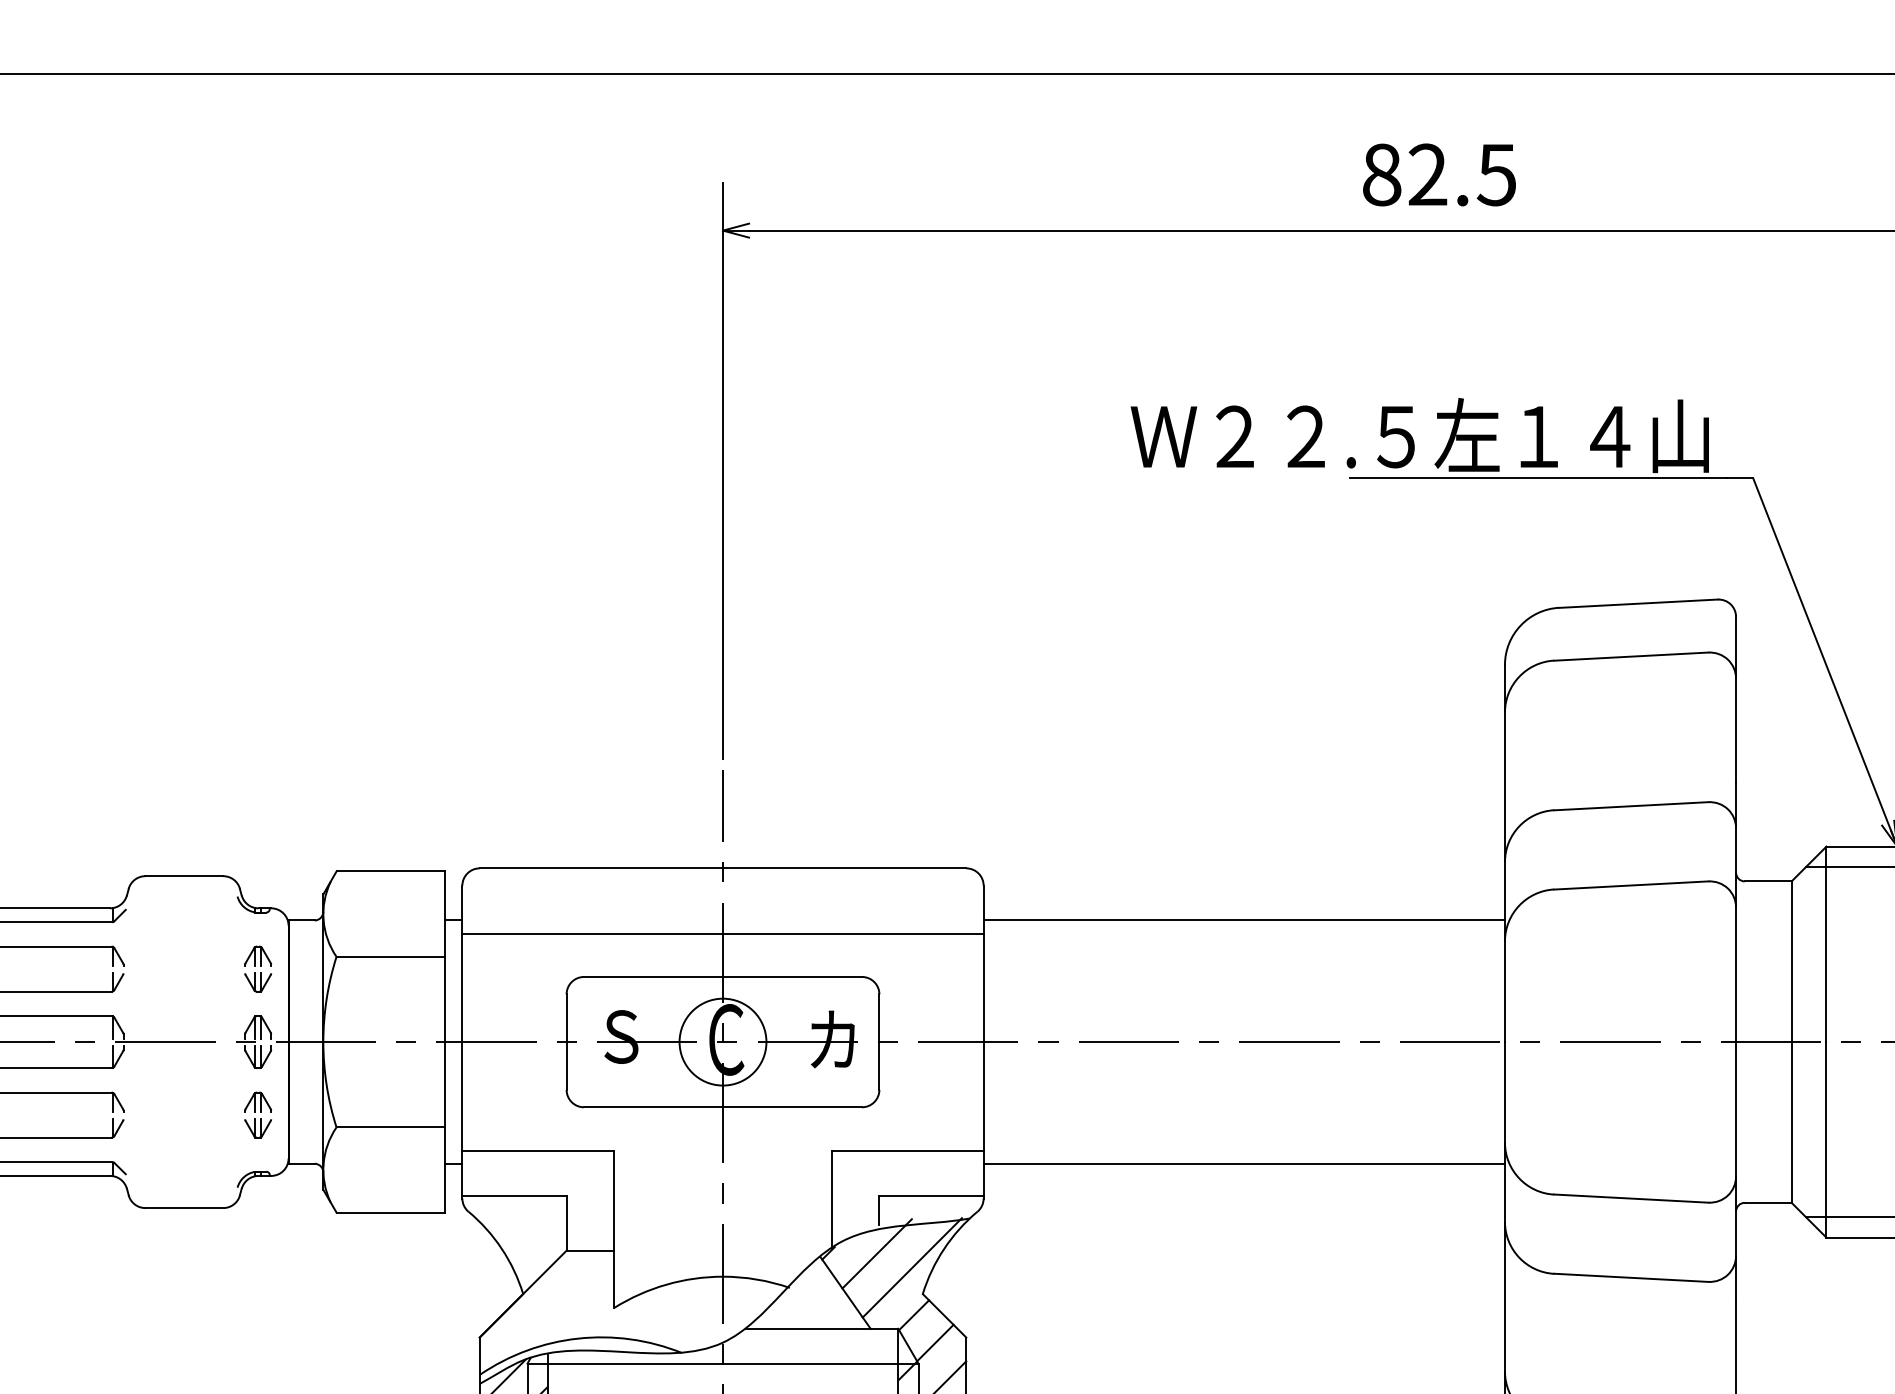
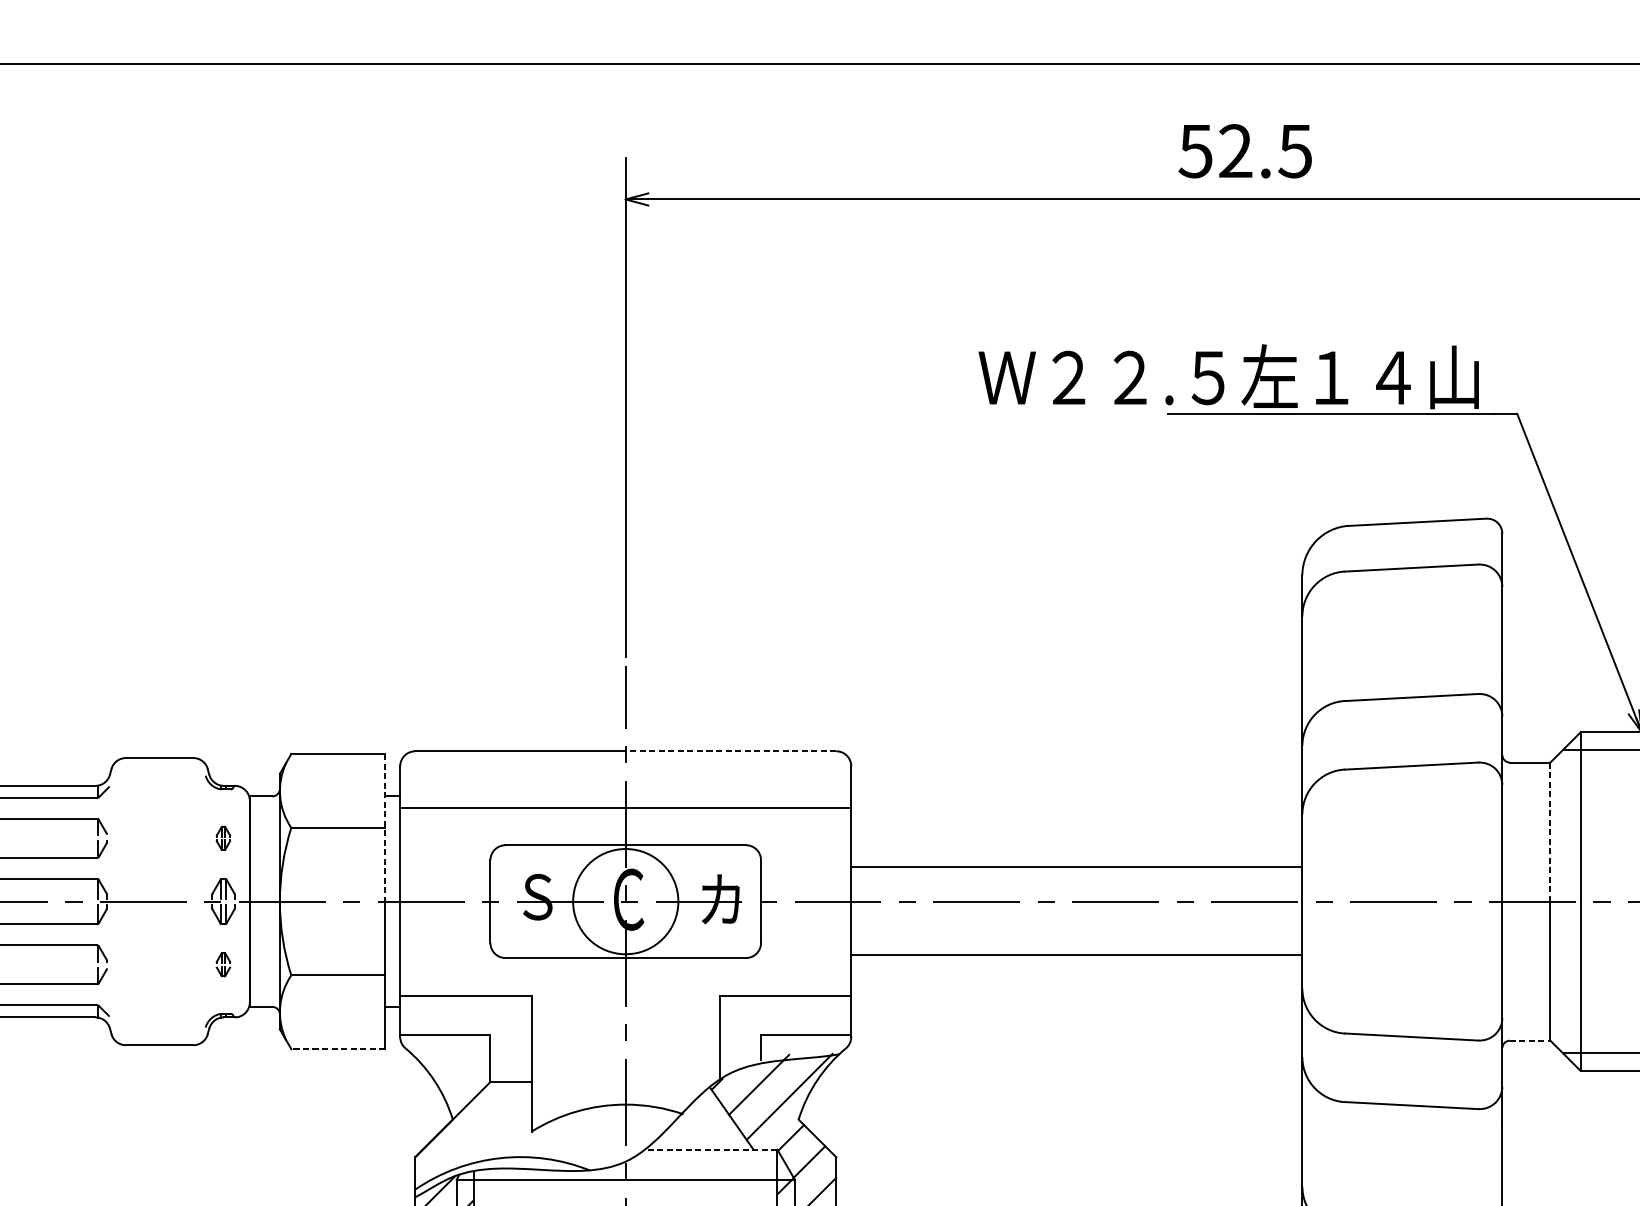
text: (1381, 174) -> (1195, 150), 82.5 -> 52.5
line: (844, 868) -> (730, 751), solid -> dashed
line: (1243, 920) -> (1076, 867), moved
line: (444, 957) -> (384, 828), solid -> dashed
line: (1791, 962) -> (1550, 832), solid -> dashed
part: (257, 968) -> (222, 837), size x0.6
circle: (722, 1041) -> (625, 901), size x1.4
part: (257, 1114) -> (222, 964), size x0.6
line: (1243, 1163) -> (1076, 954), moved
line: (1768, 1202) -> (1530, 1040), solid -> dashed
line: (390, 1212) -> (338, 1049), solid -> dashed
line: (821, 1328) -> (710, 1149), solid -> dashed

